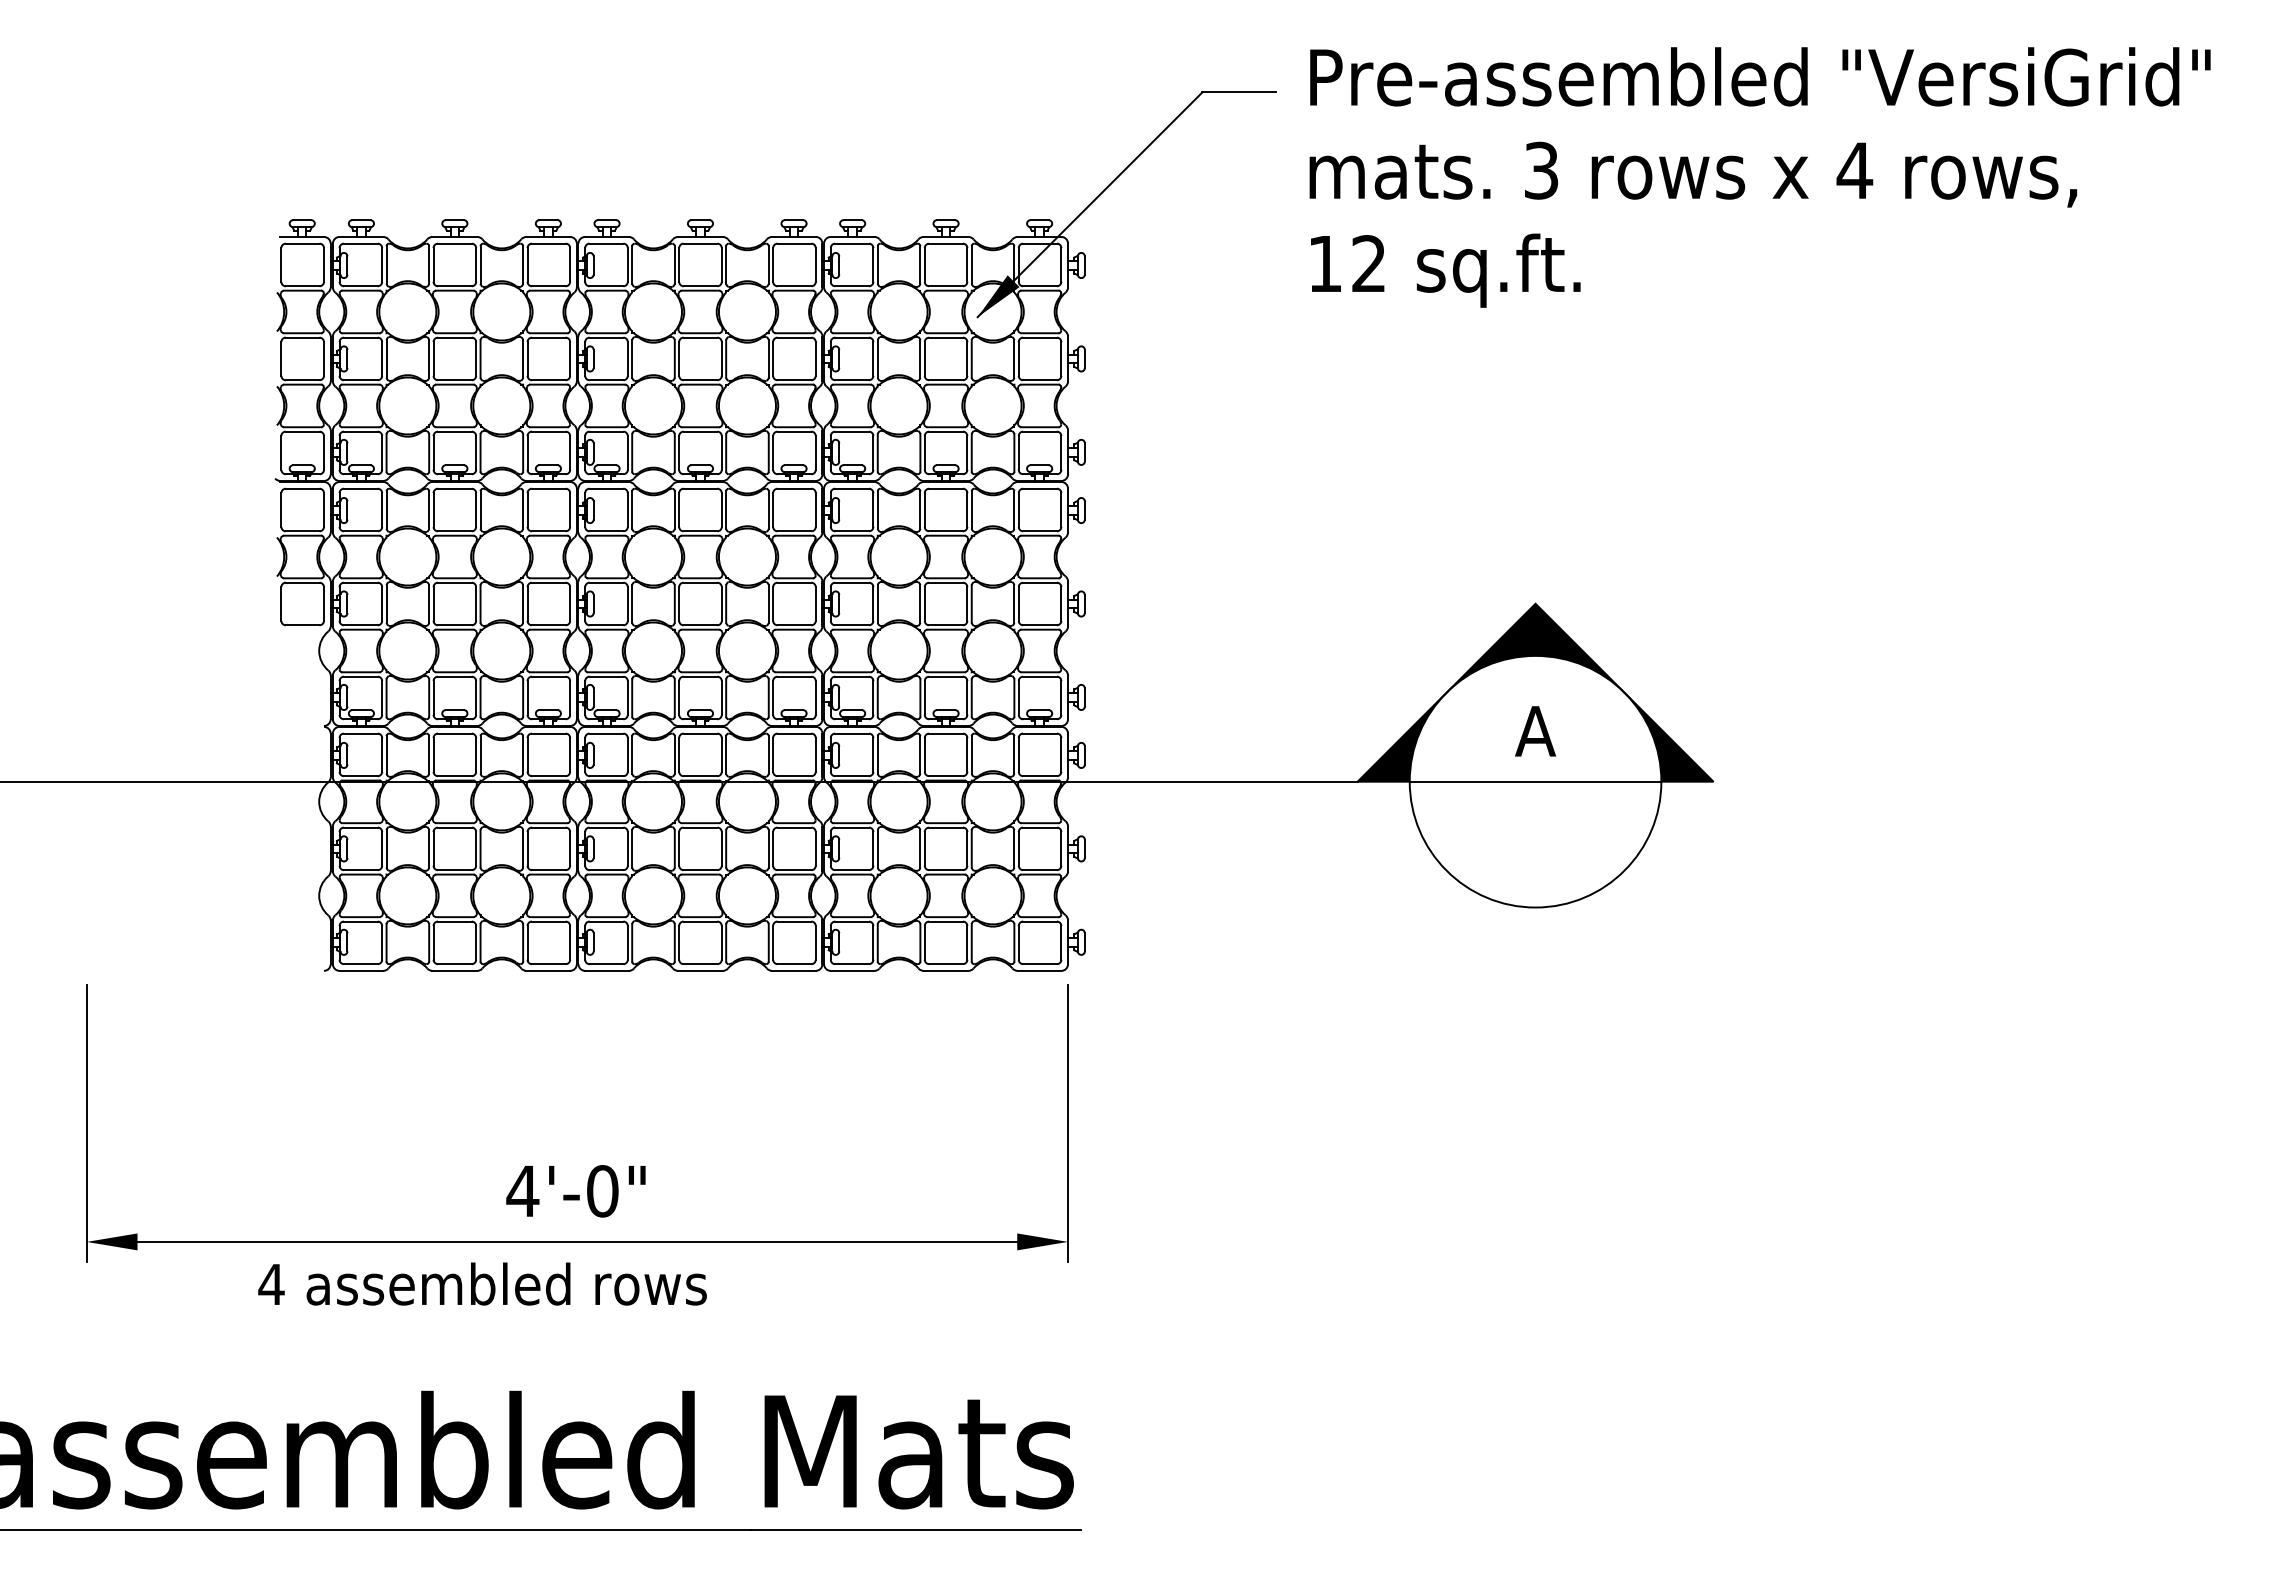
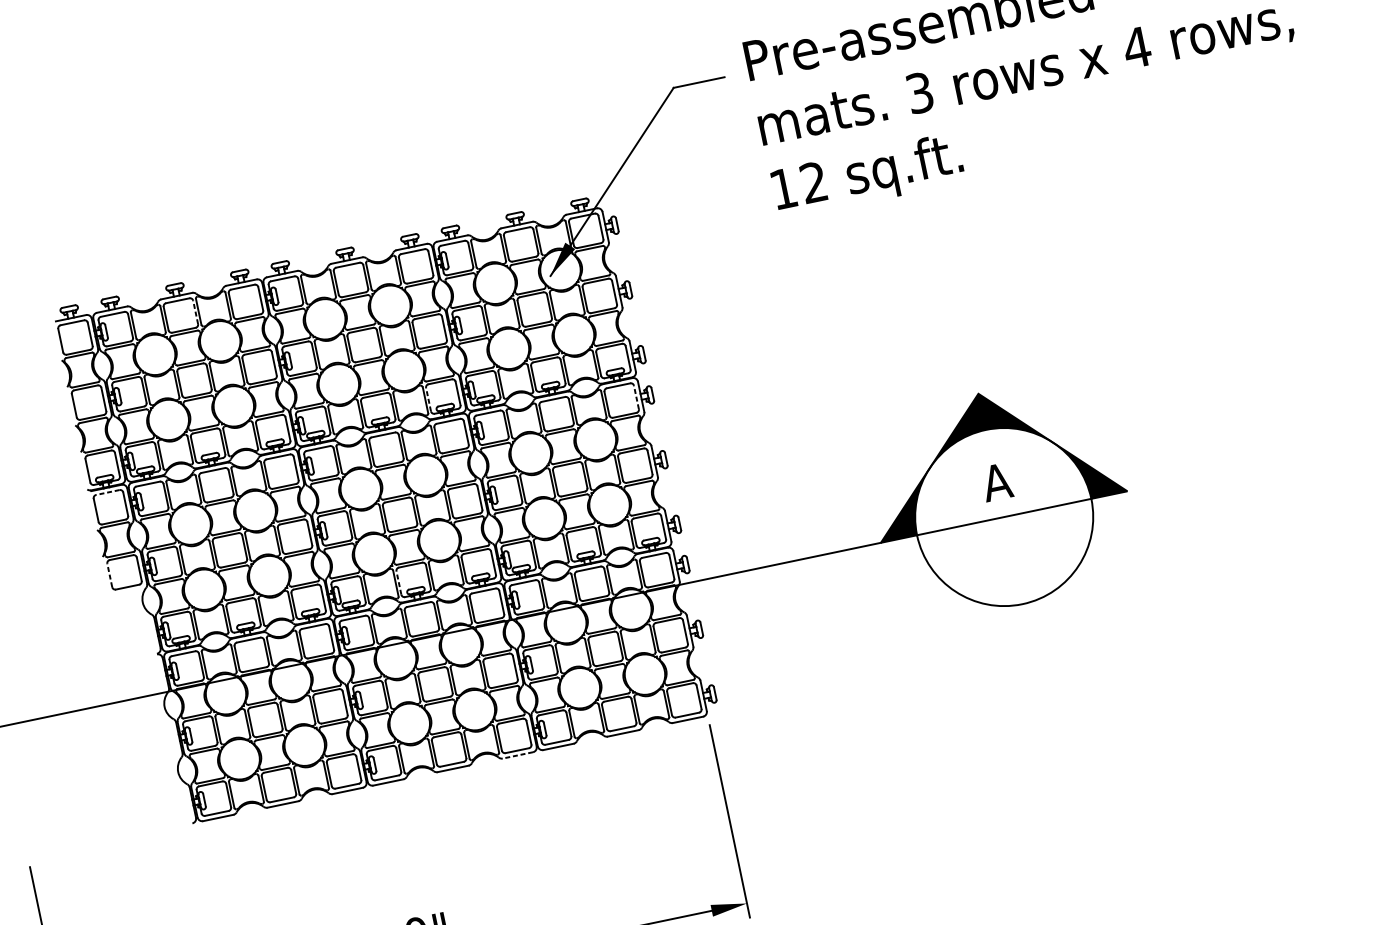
line: (476, 264) -> (195, 312), solid -> dashed
line: (773, 452) -> (428, 399), solid -> dashed
line: (302, 488) -> (107, 492), solid -> dashed
line: (1061, 509) -> (636, 397), solid -> dashed
line: (281, 604) -> (109, 575), solid -> dashed
line: (679, 697) -> (399, 582), solid -> dashed
line: (793, 970) -> (517, 755), solid -> dashed

